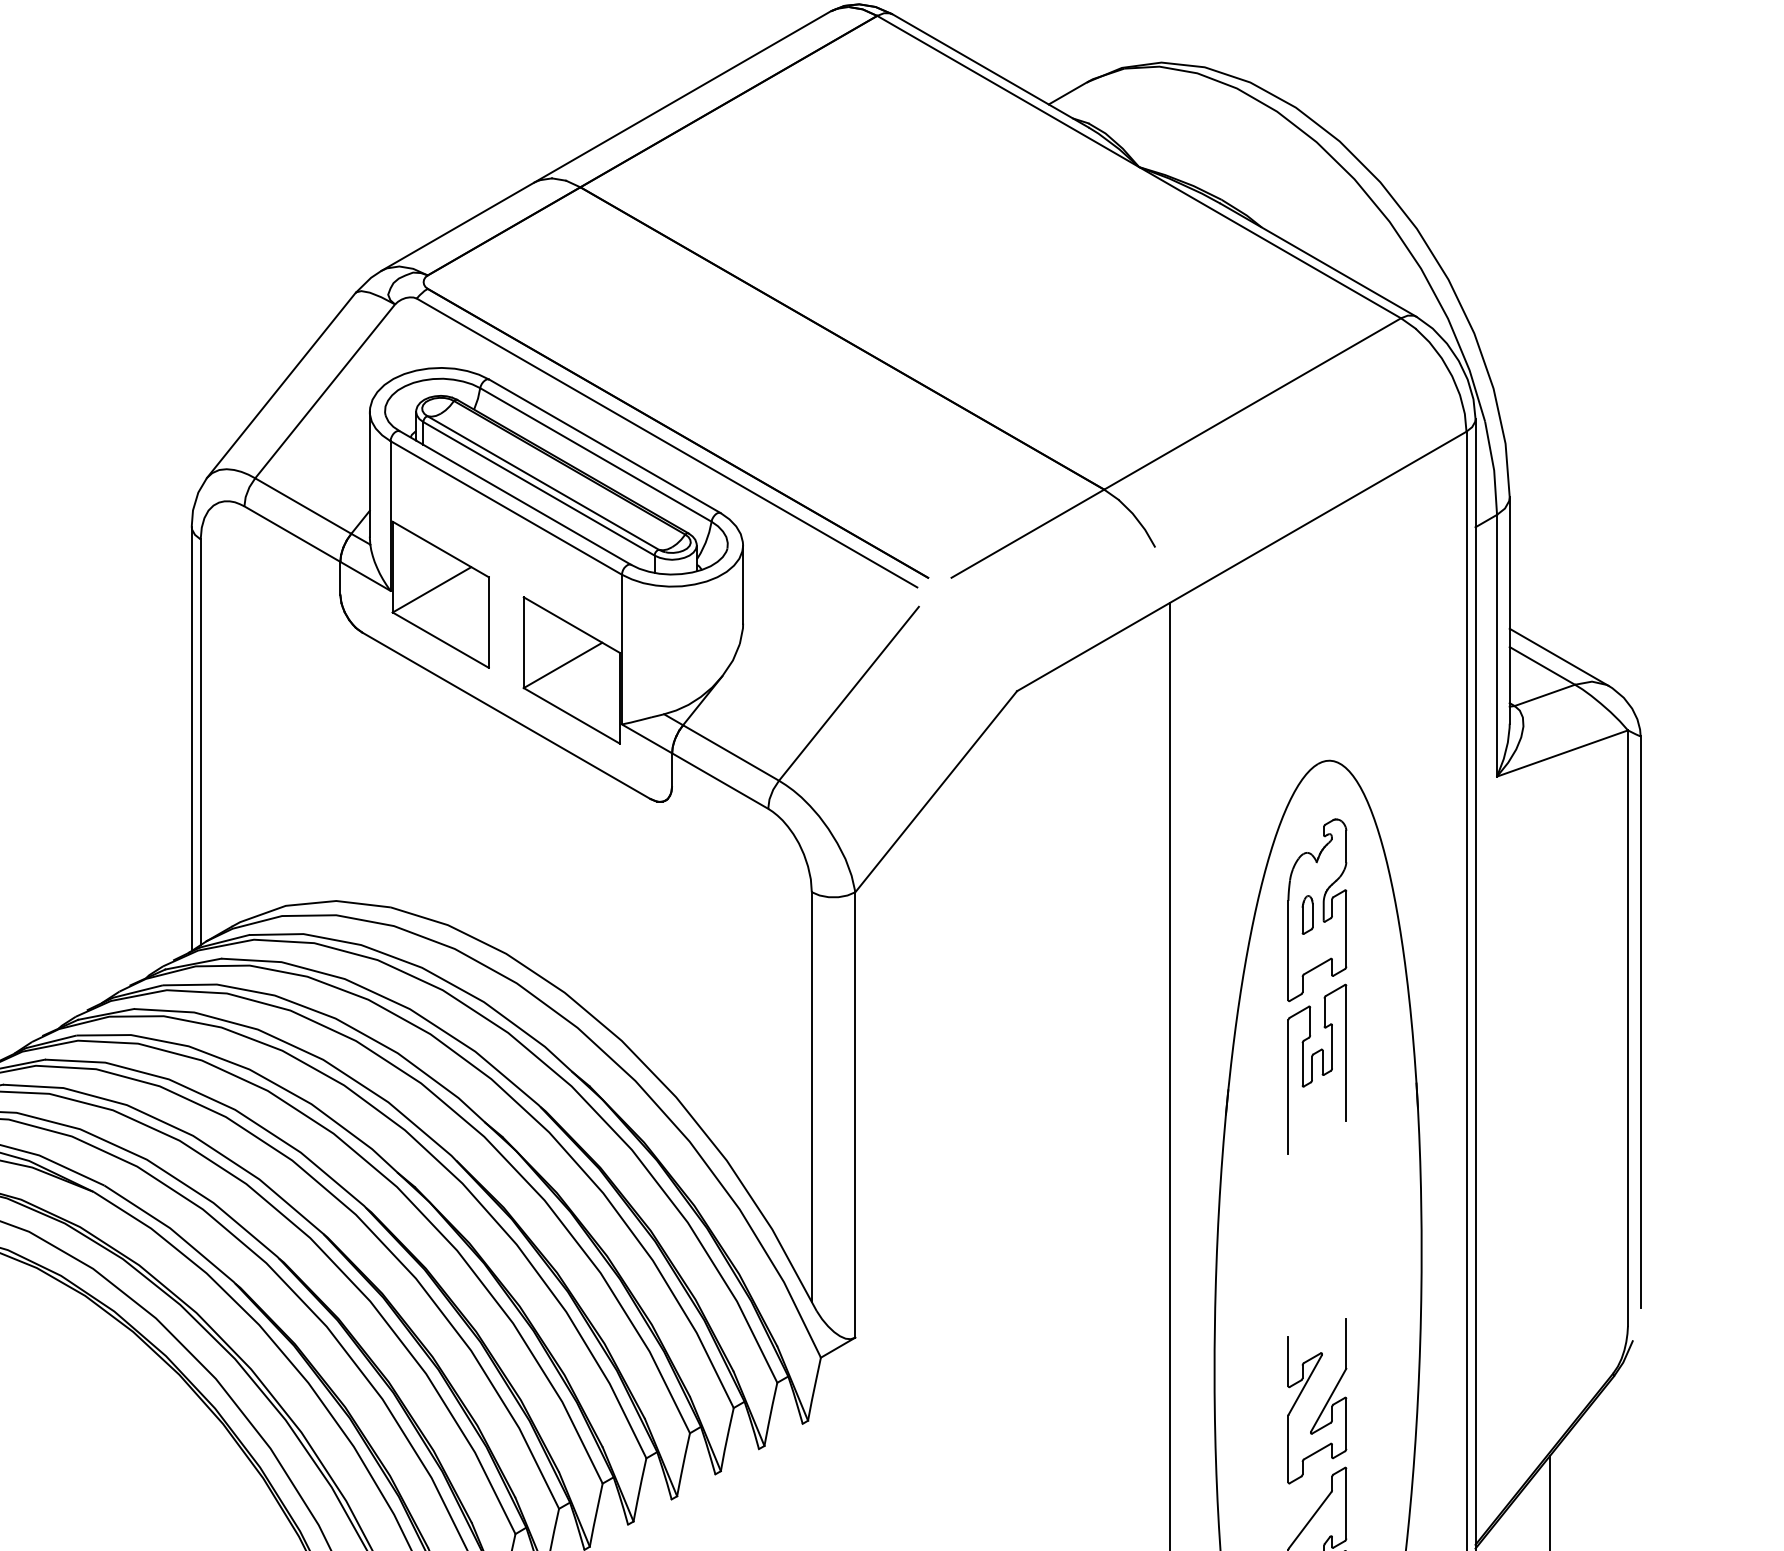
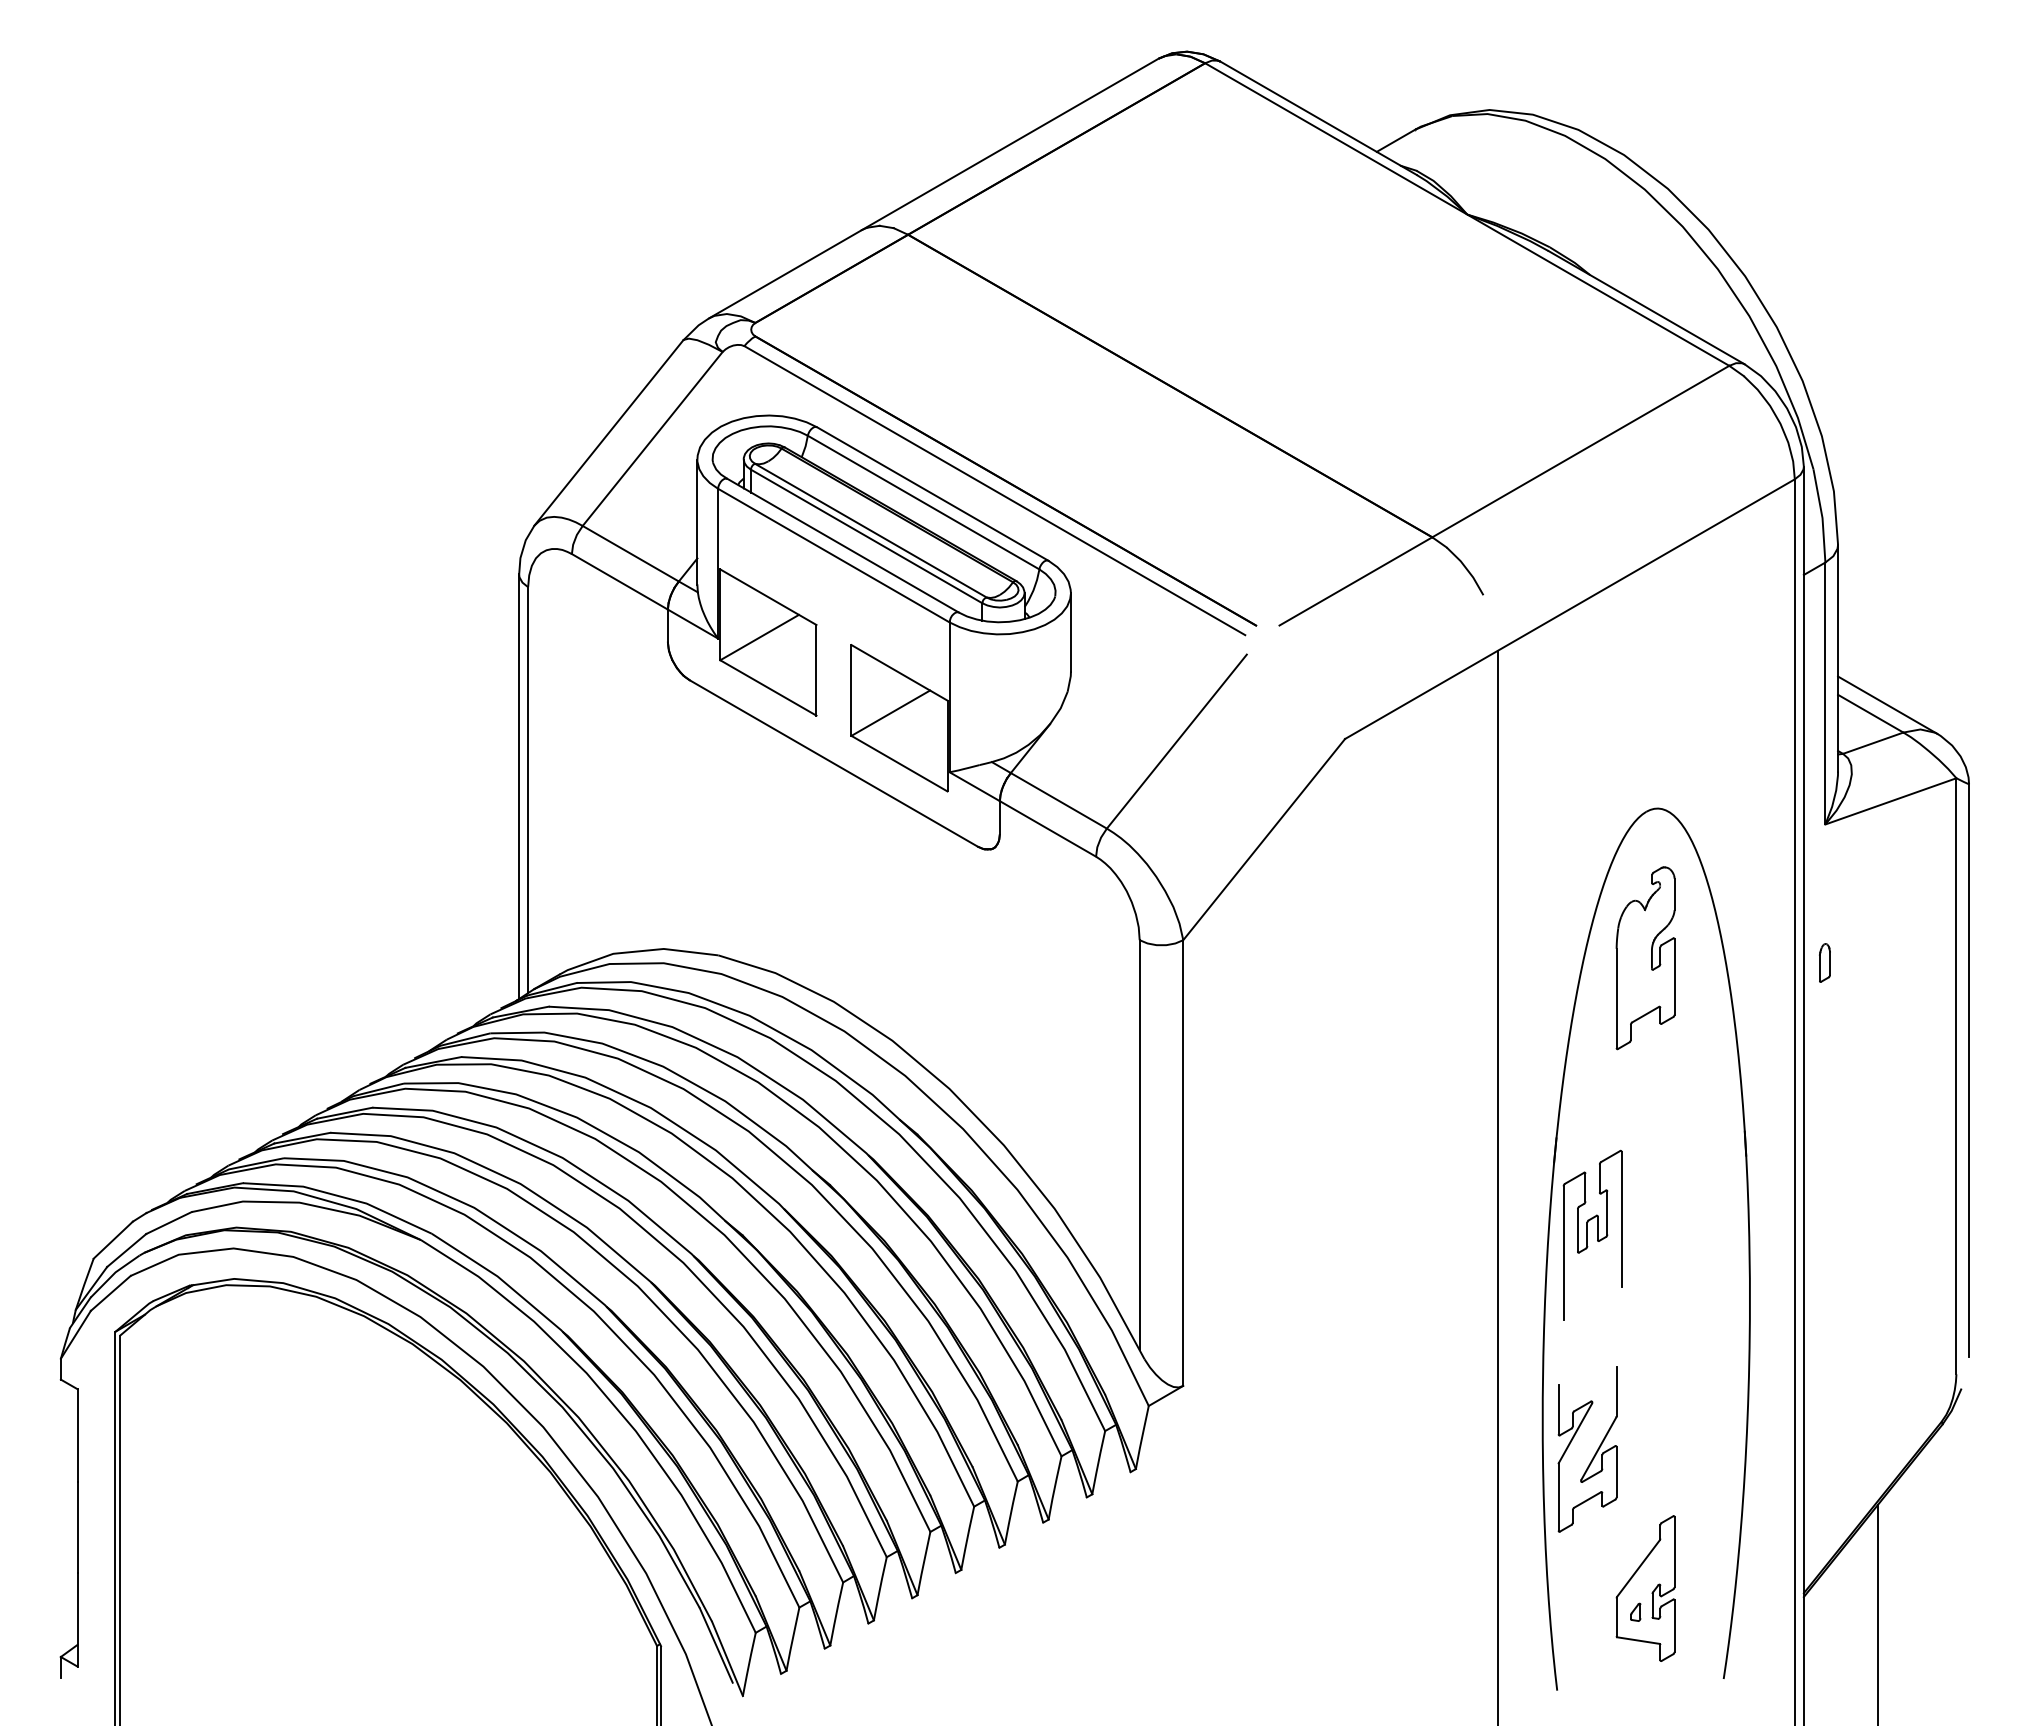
part: (1307, 914) -> (1824, 962), moved
part: (1317, 1068) -> (1592, 1234), moved
part: (1325, 1404) -> (1595, 1452), moved

